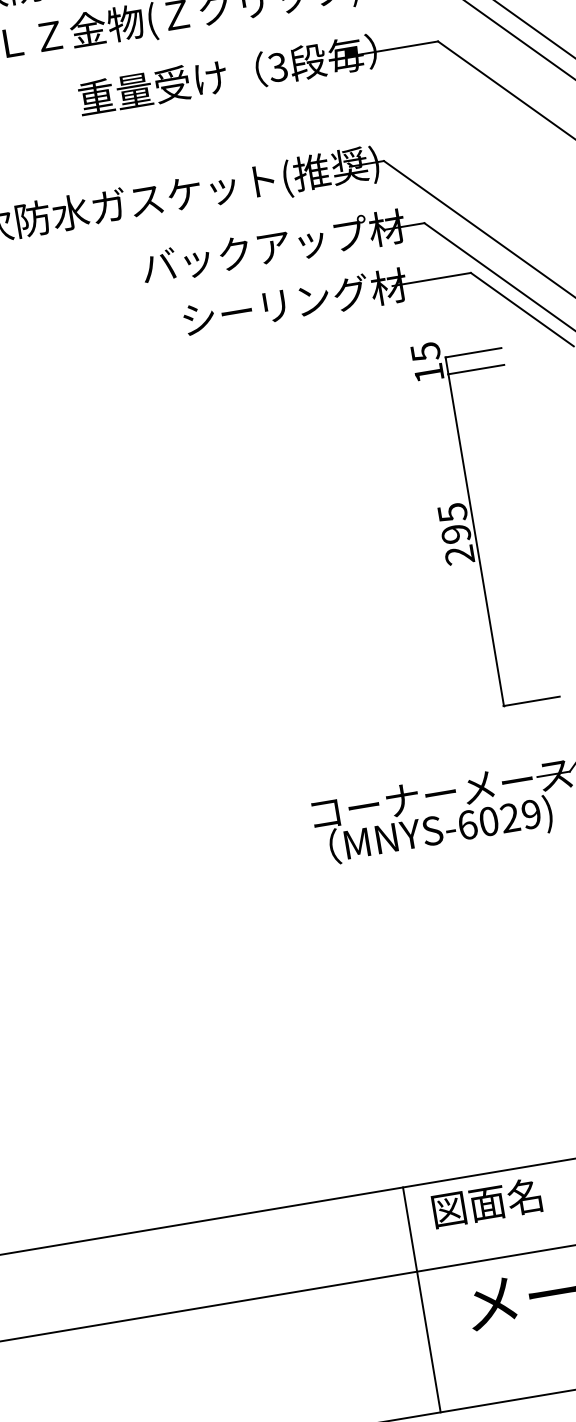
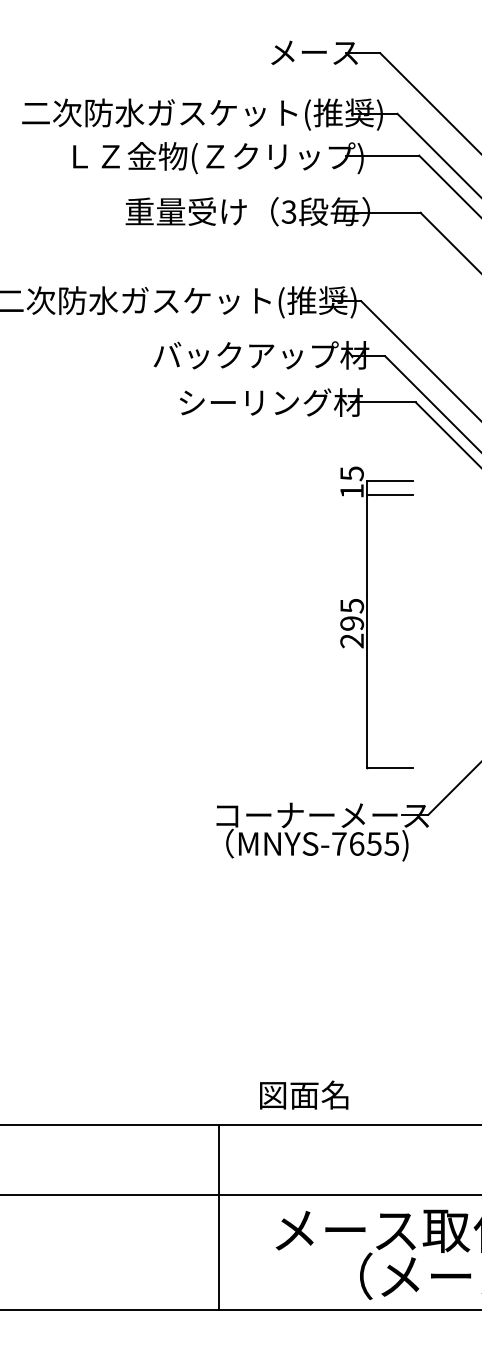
part: (473, 523) -> (367, 617), moved
text: (499, 819) -> (365, 843), MNYS-6029) -> MNYS-7655)
text: (487, 1202) -> (304, 1094), moved
line: (422, 1299) -> (219, 1217), moved

